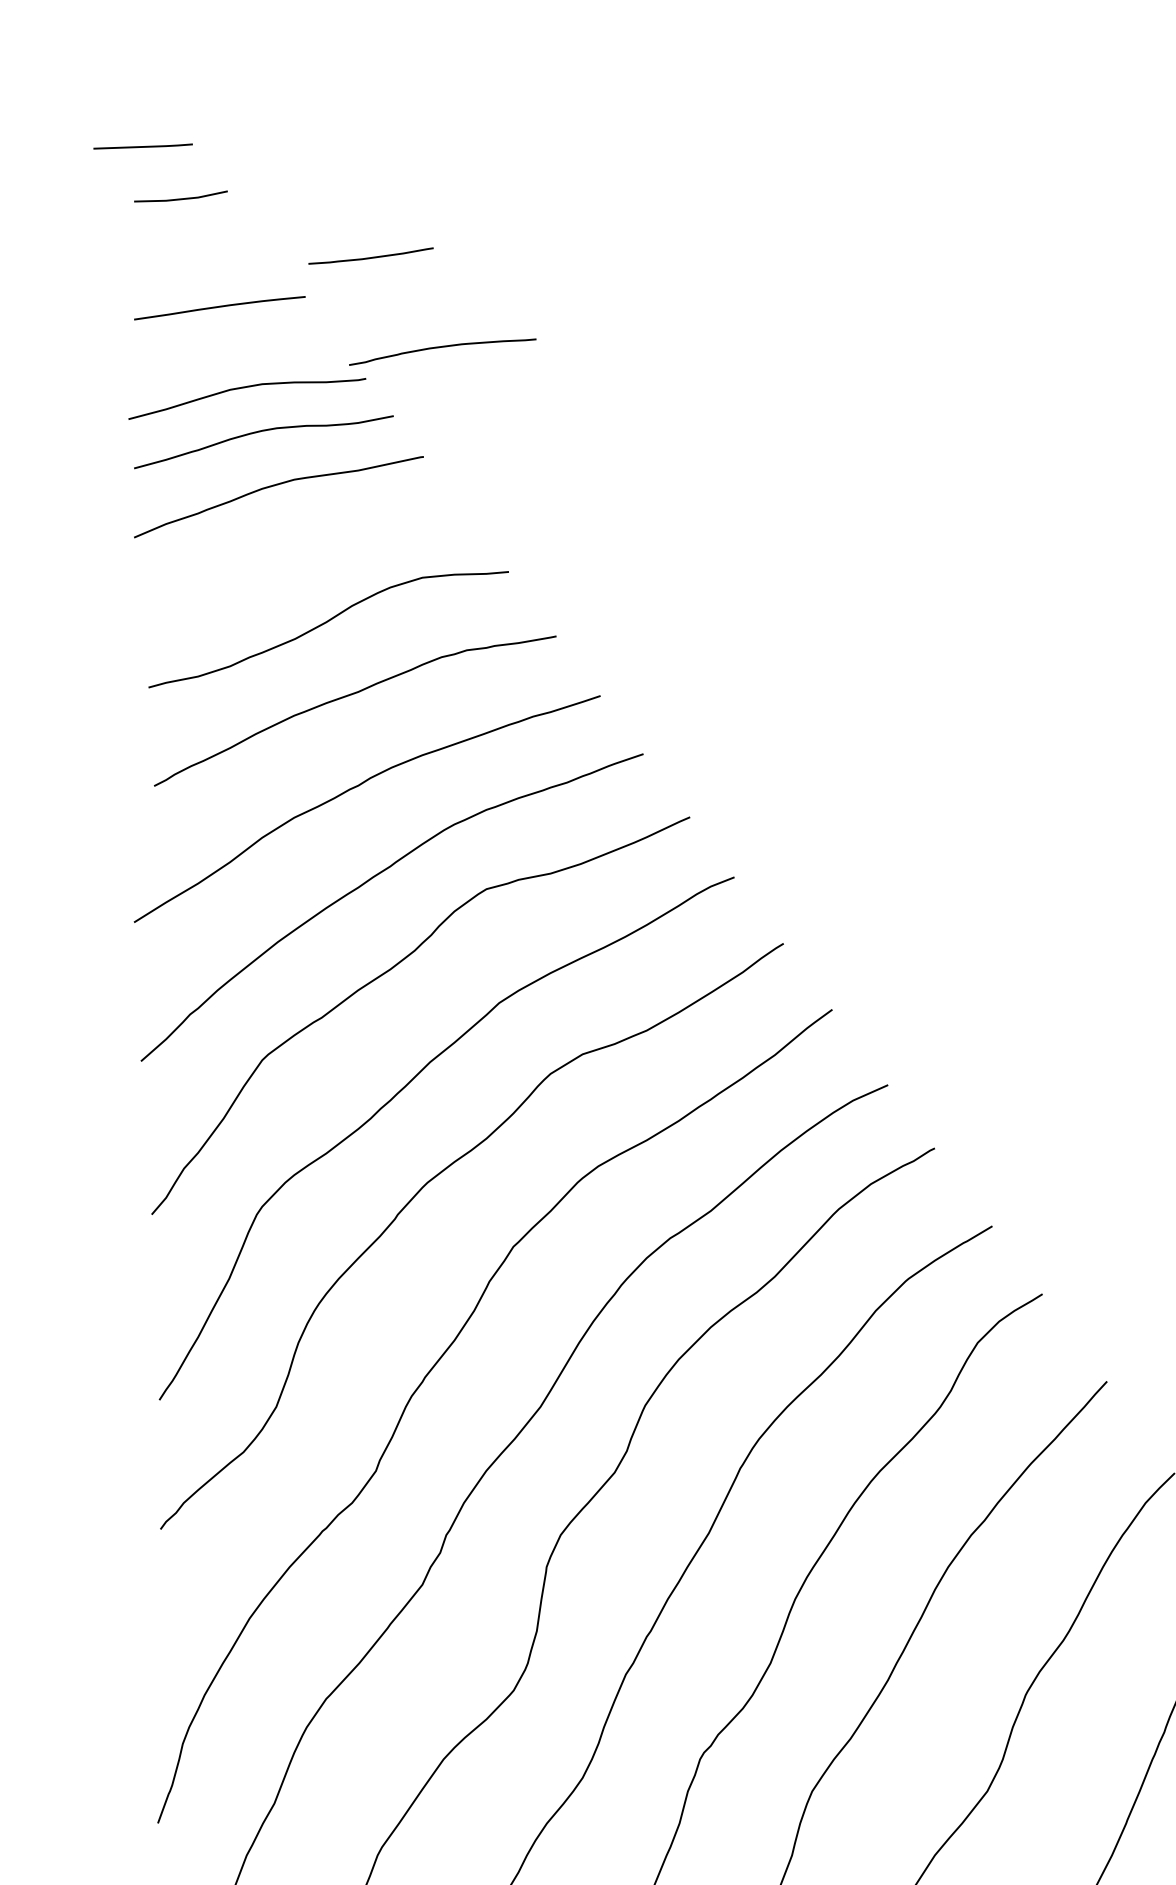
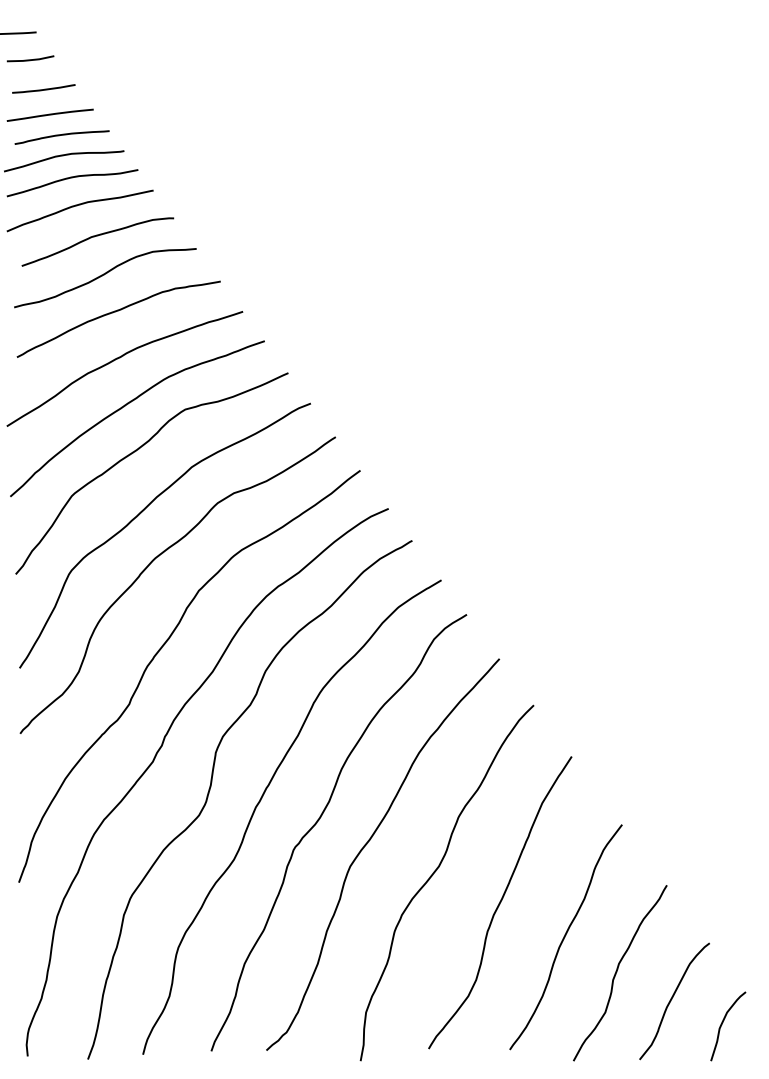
curve: (372, 255) -> (44, 88), moved
curve: (441, 348) -> (61, 135), moved
curve: (313, 547) -> (97, 236), added

